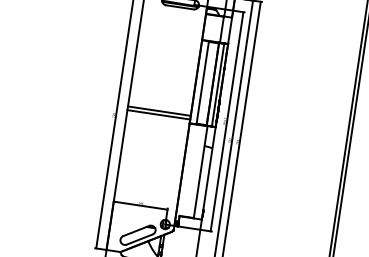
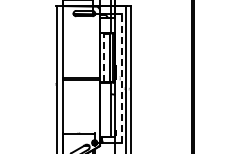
line: (203, 82) -> (104, 57), solid -> dashed
line: (226, 122) -> (121, 78), solid -> dashed

